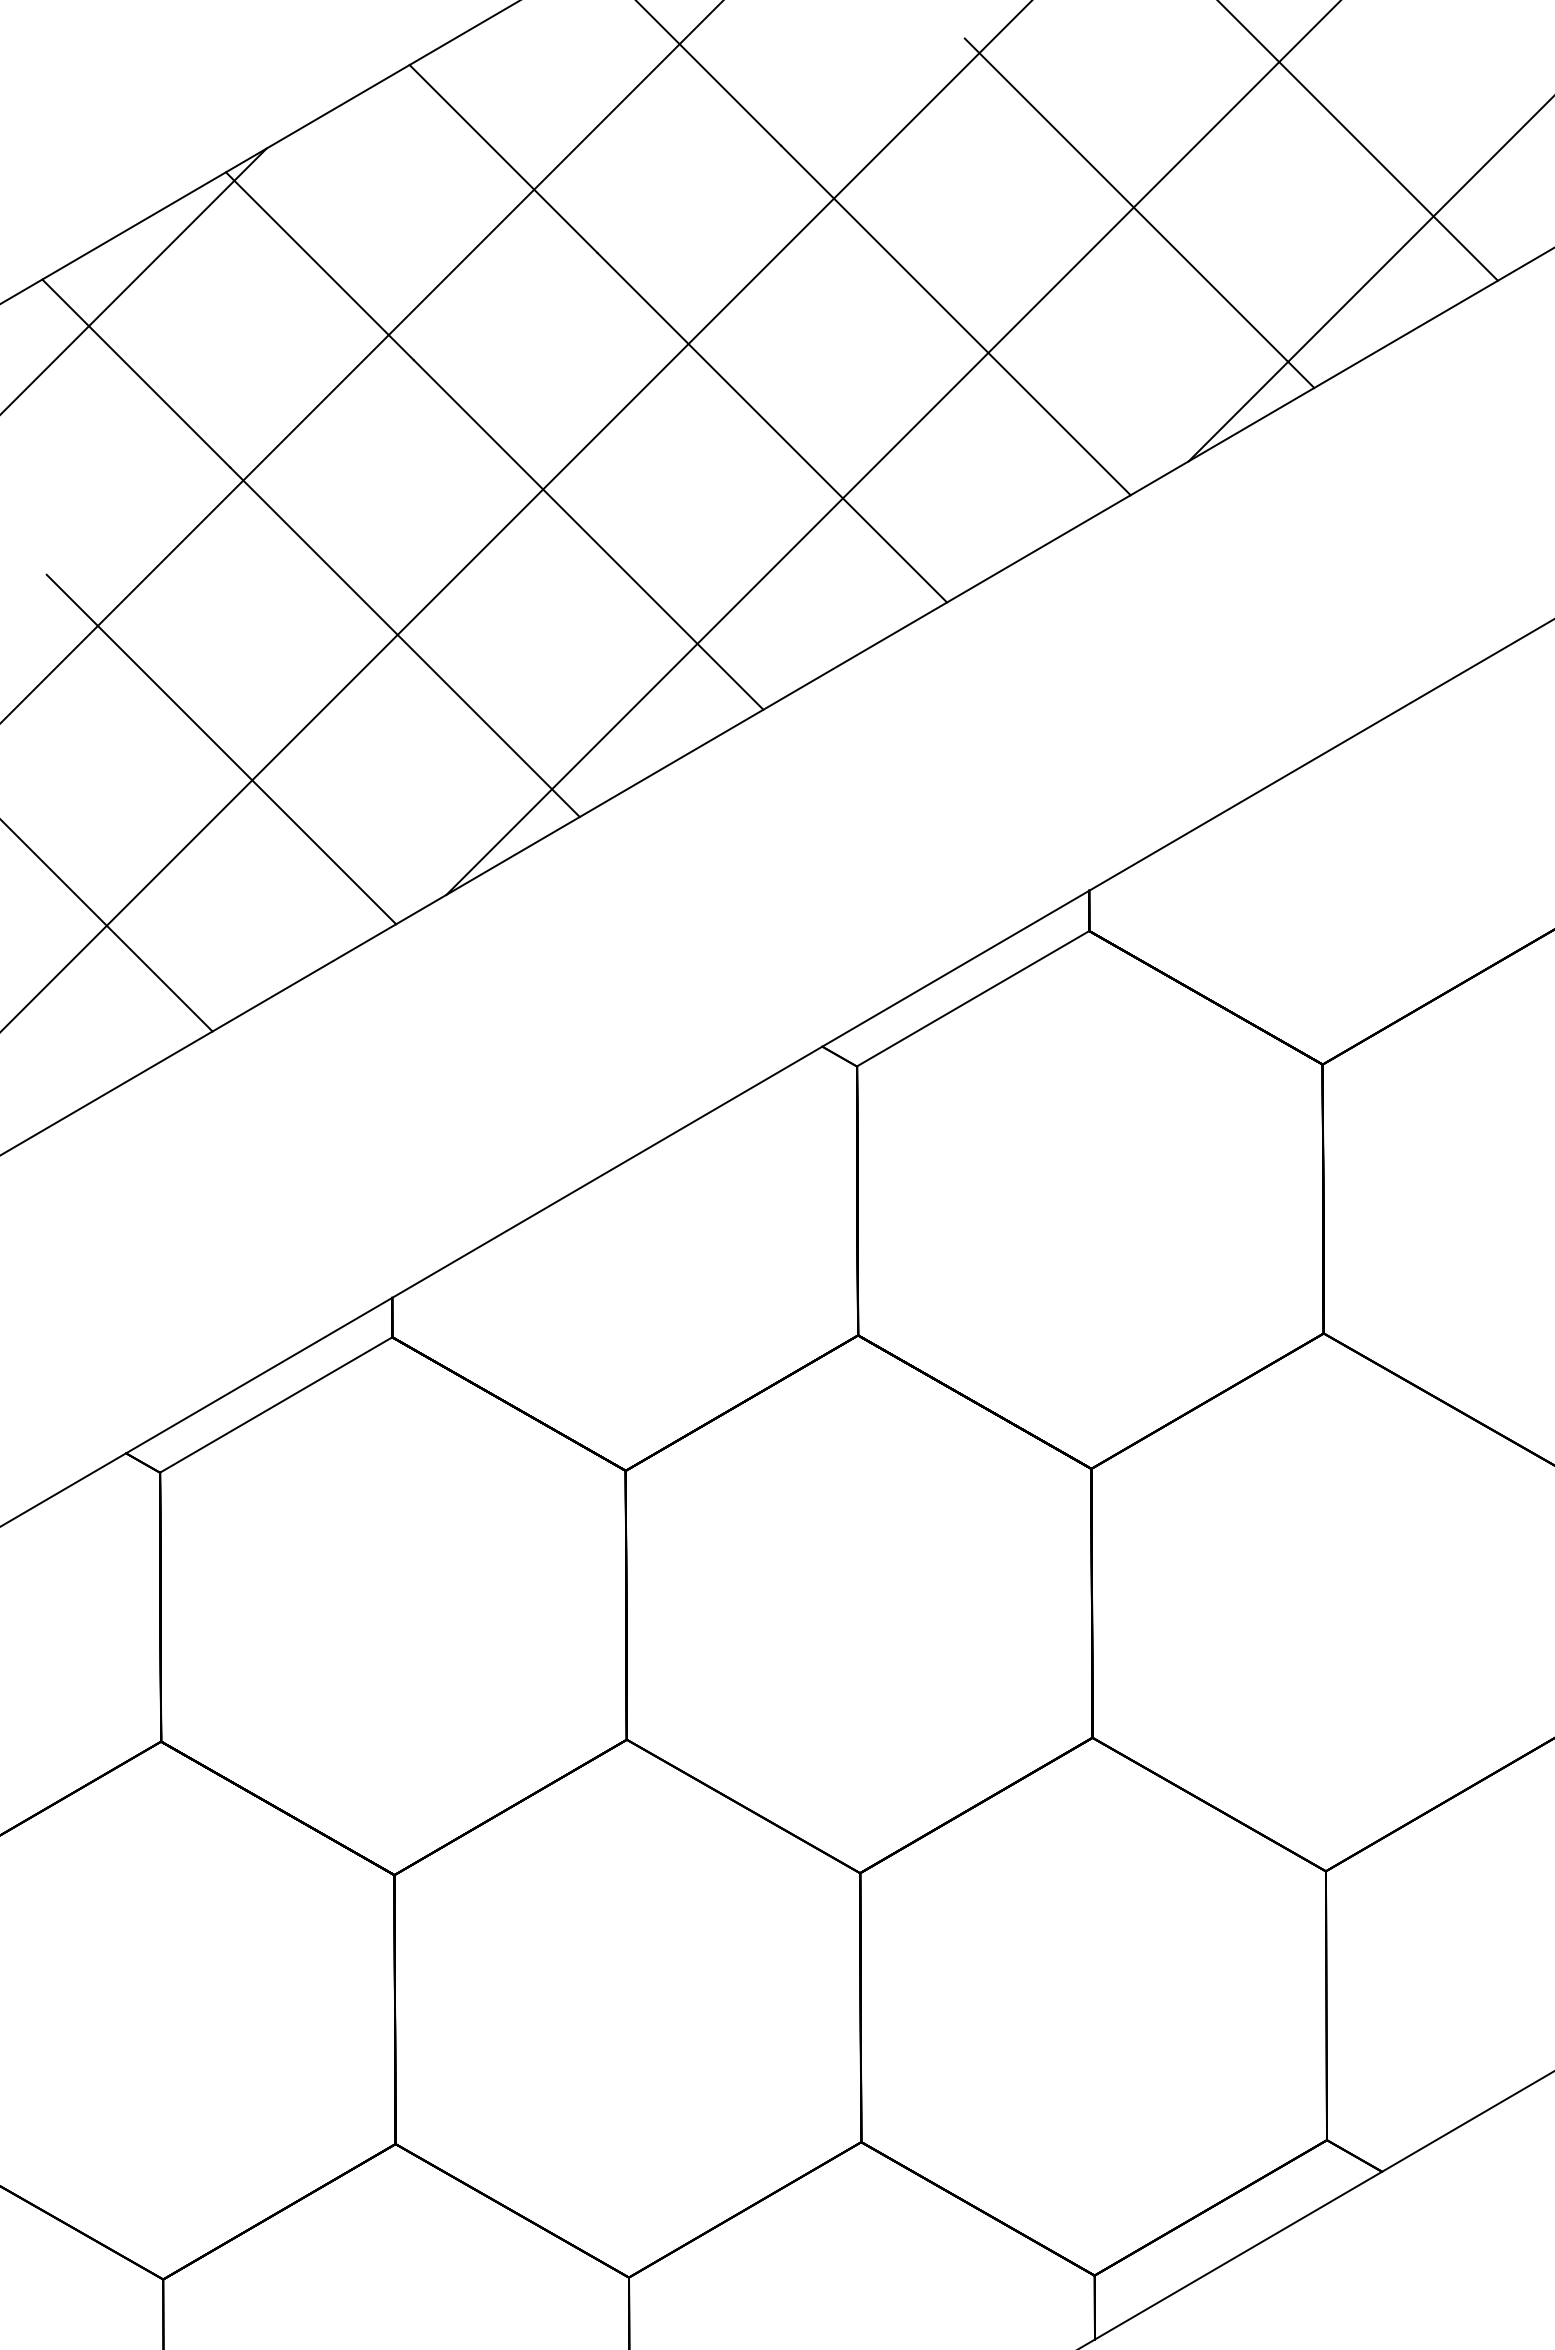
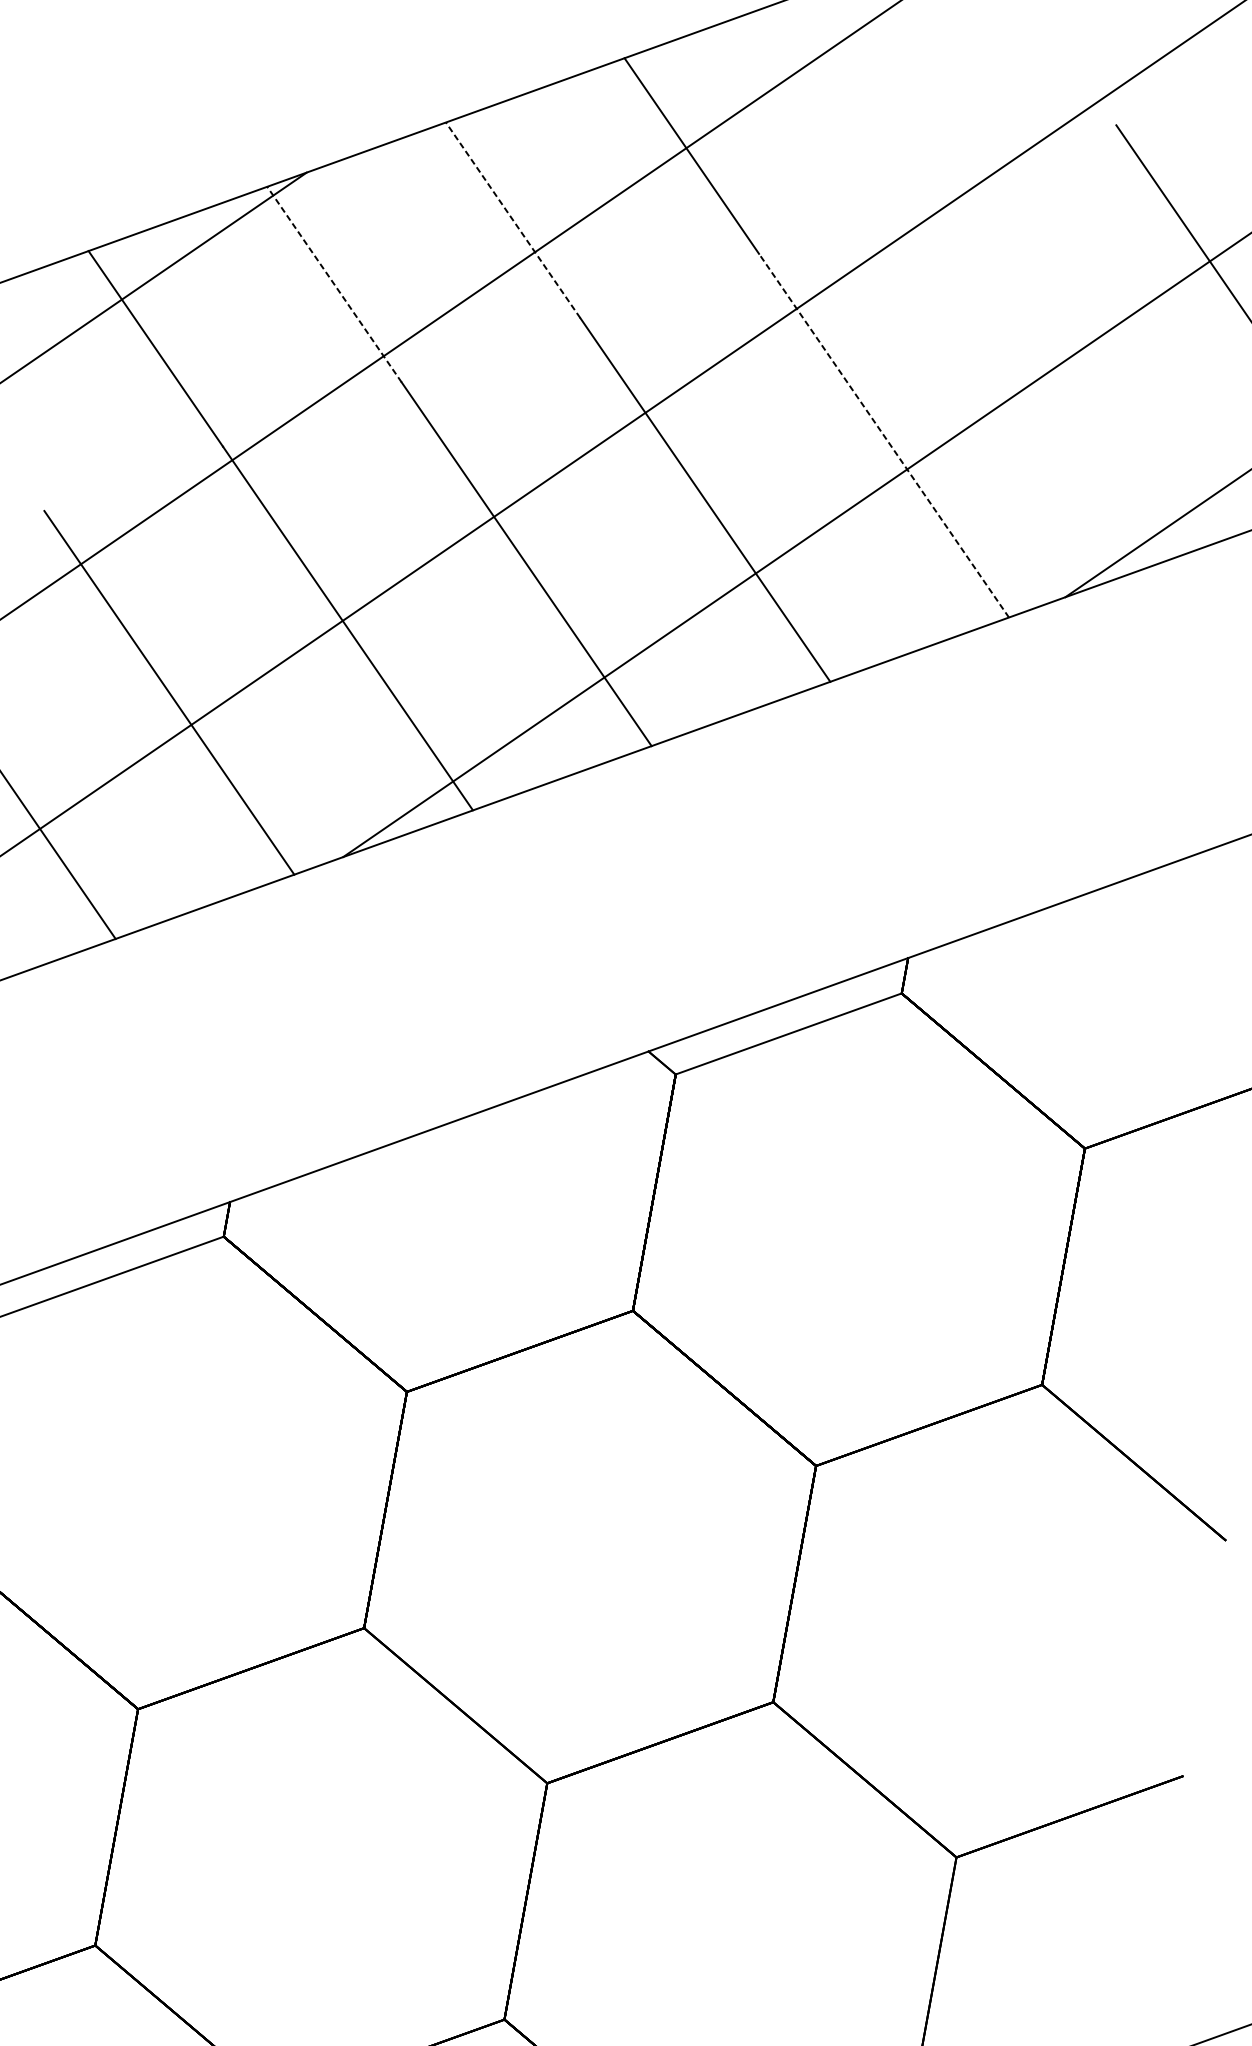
line: (503, 159) -> (512, 220), solid -> dashed
line: (1139, 213) -> (1062, 371), removed
line: (319, 266) -> (334, 284), solid -> dashed
line: (955, 320) -> (883, 435), solid -> dashed

